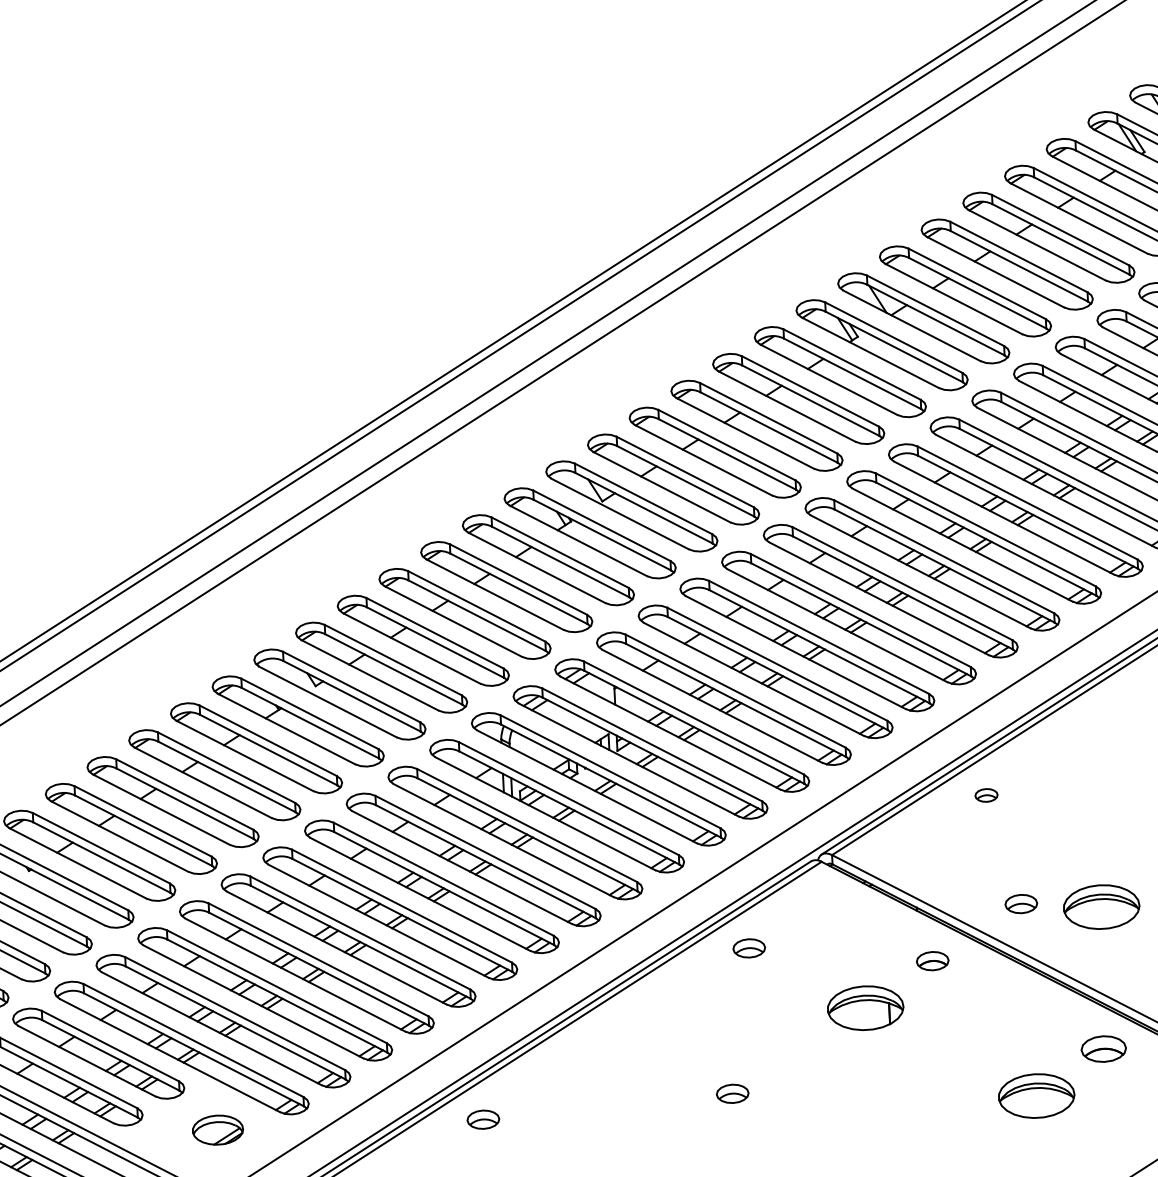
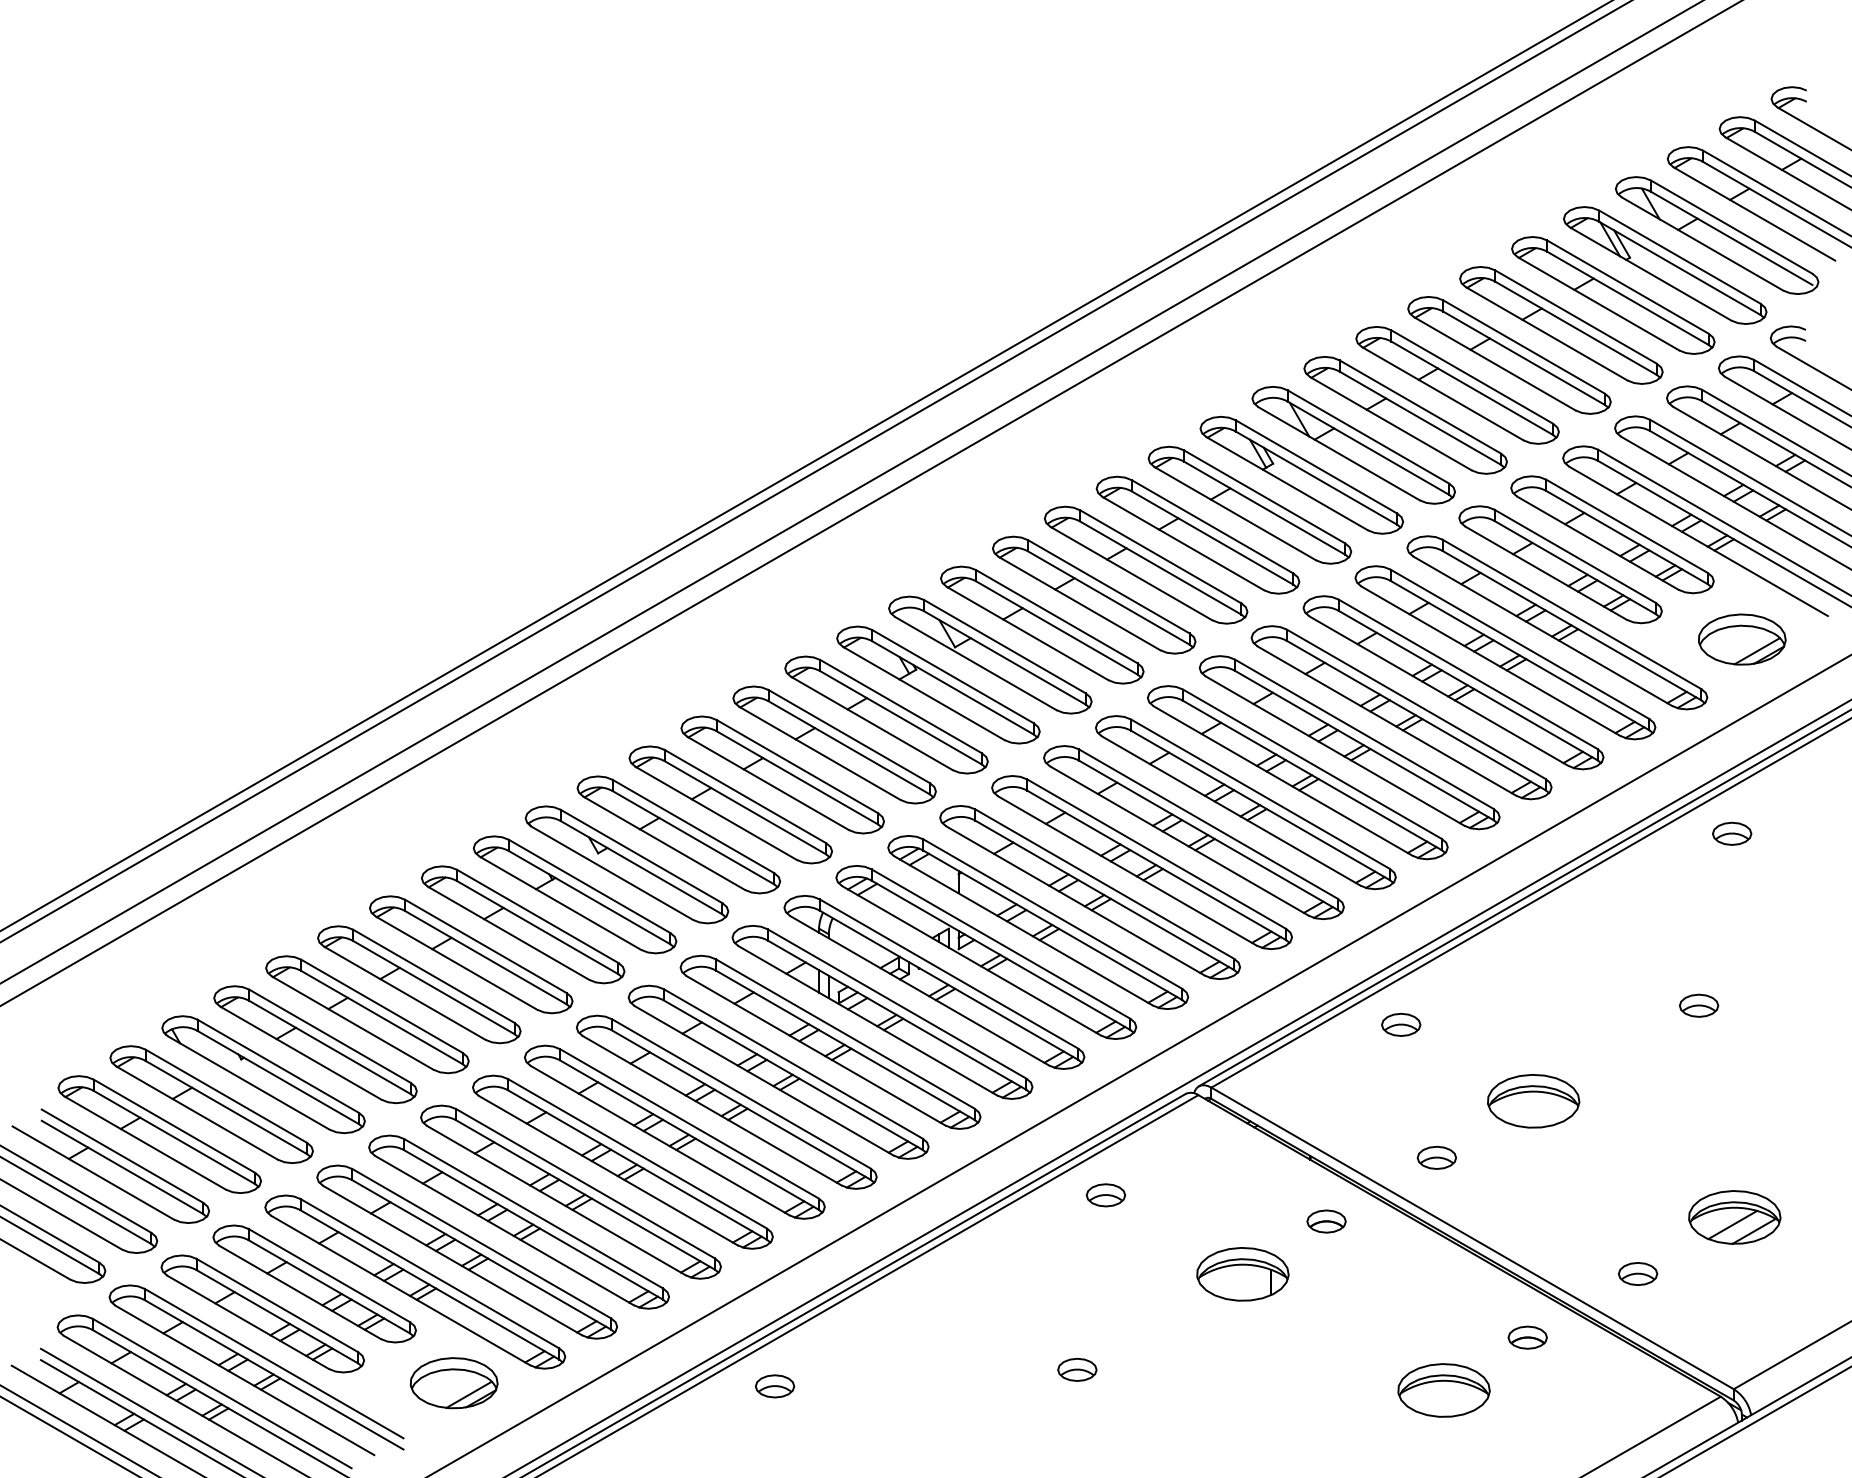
part: (986, 795) -> (1401, 1024), size x1.43
part: (1101, 907) -> (1533, 1101), moved
part: (1103, 1048) -> (1527, 1337), size x0.71
part: (217, 1130) -> (453, 1383), size x1.43

